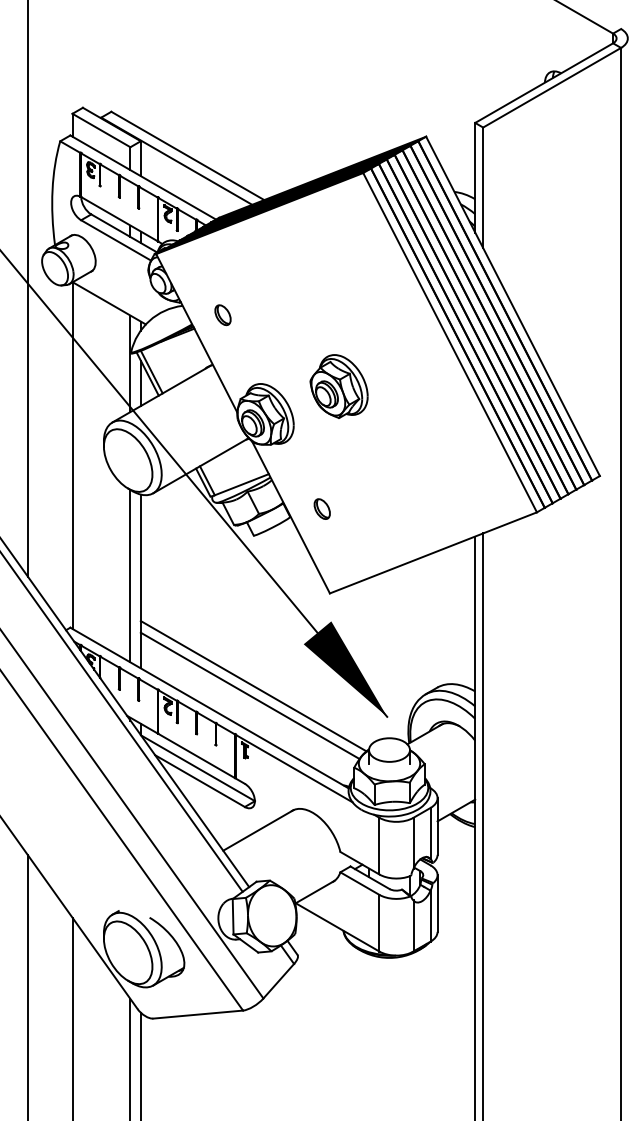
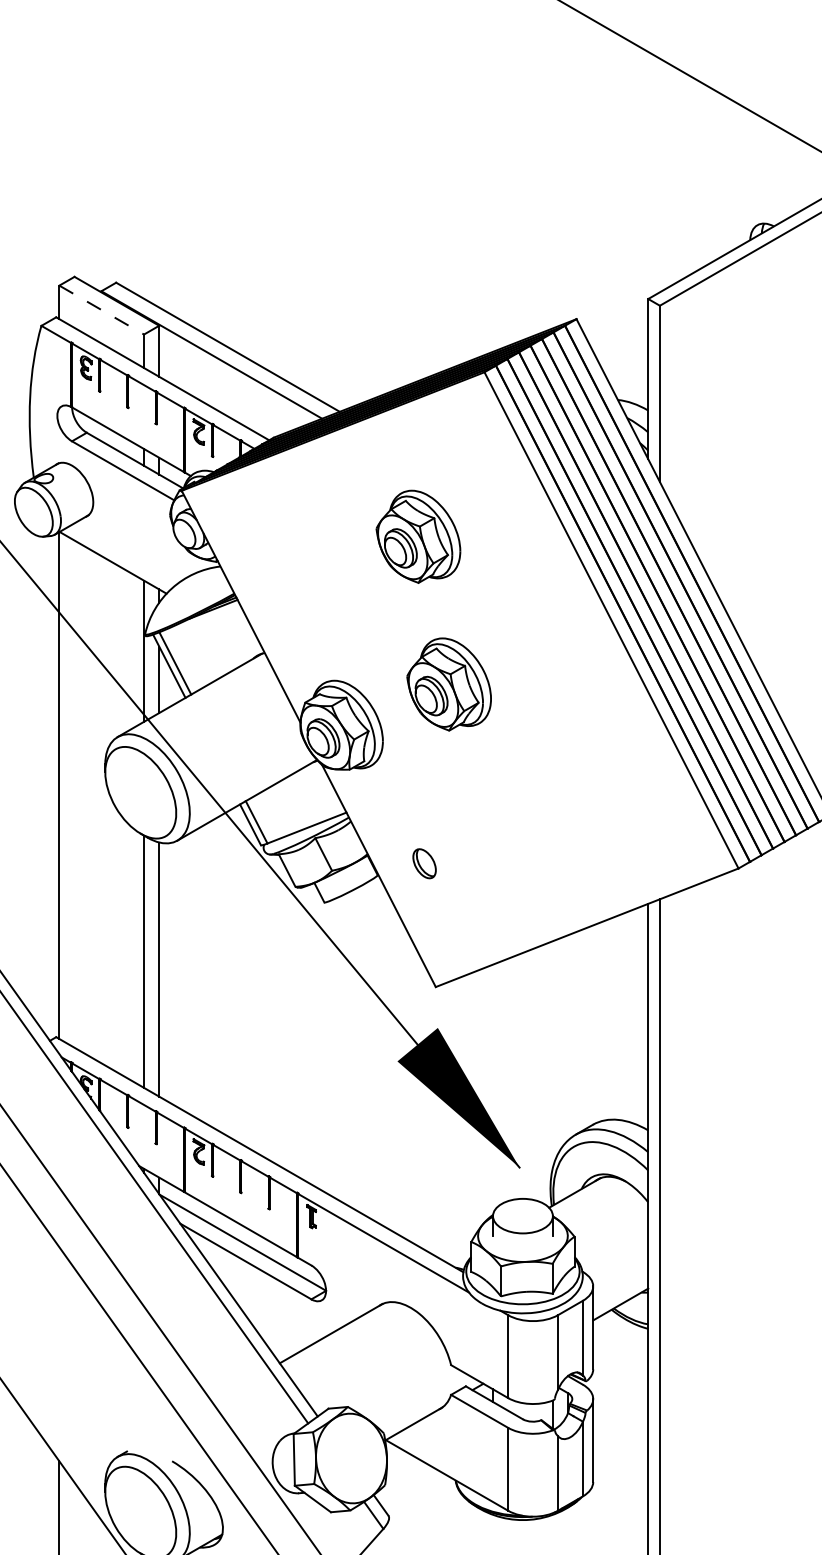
line: (101, 130) -> (101, 310), solid -> dashed
part: (317, 285) -> (417, 536), added
part: (222, 315) -> (278, 580), removed
line: (253, 686) -> (324, 1123), removed
line: (249, 695) -> (318, 1136), removed

